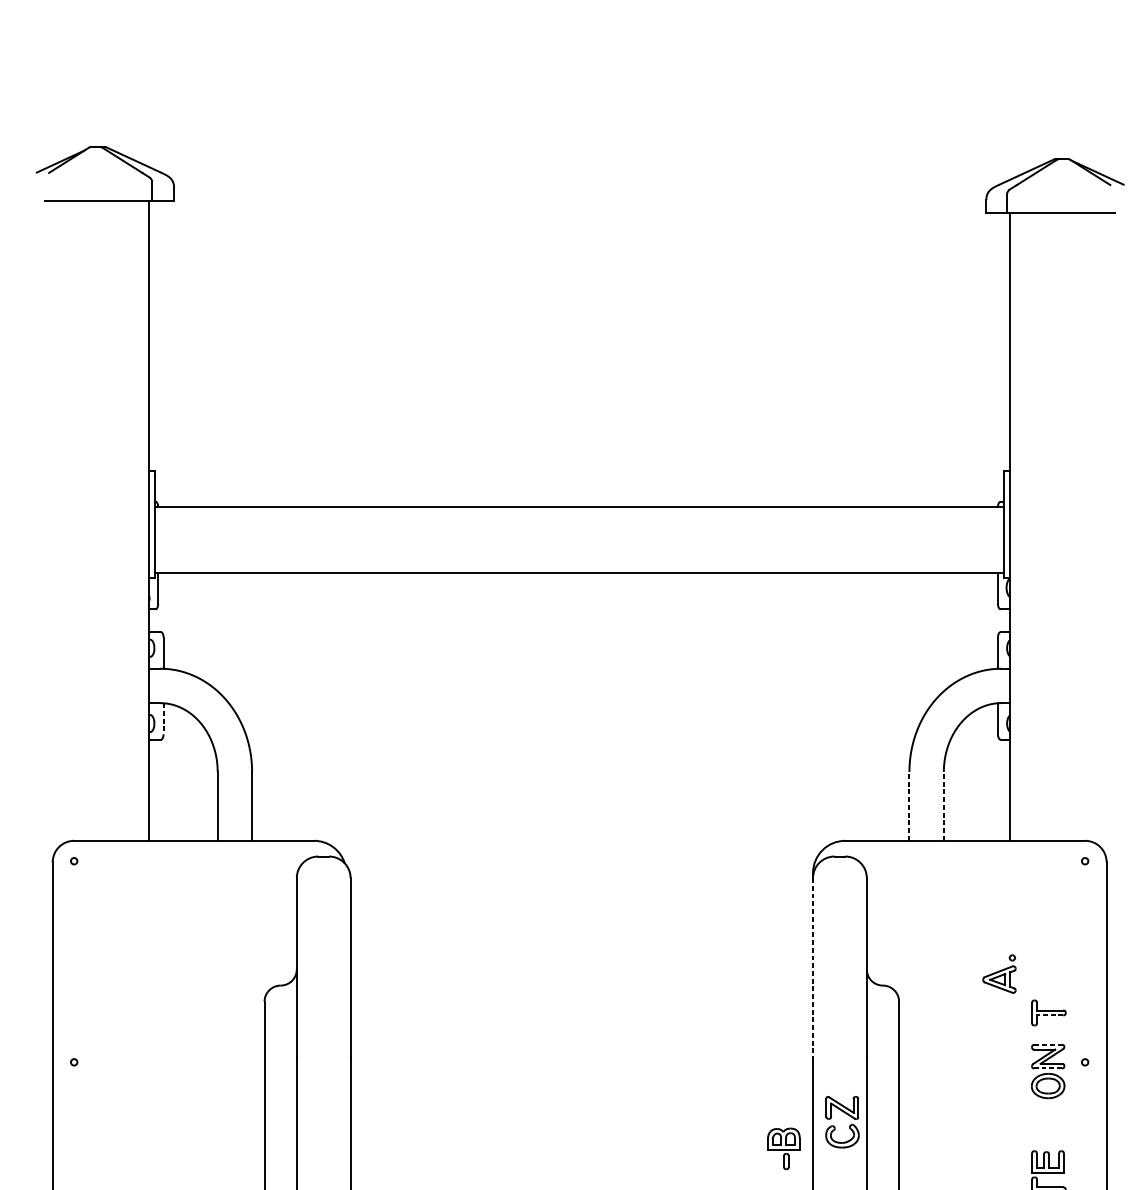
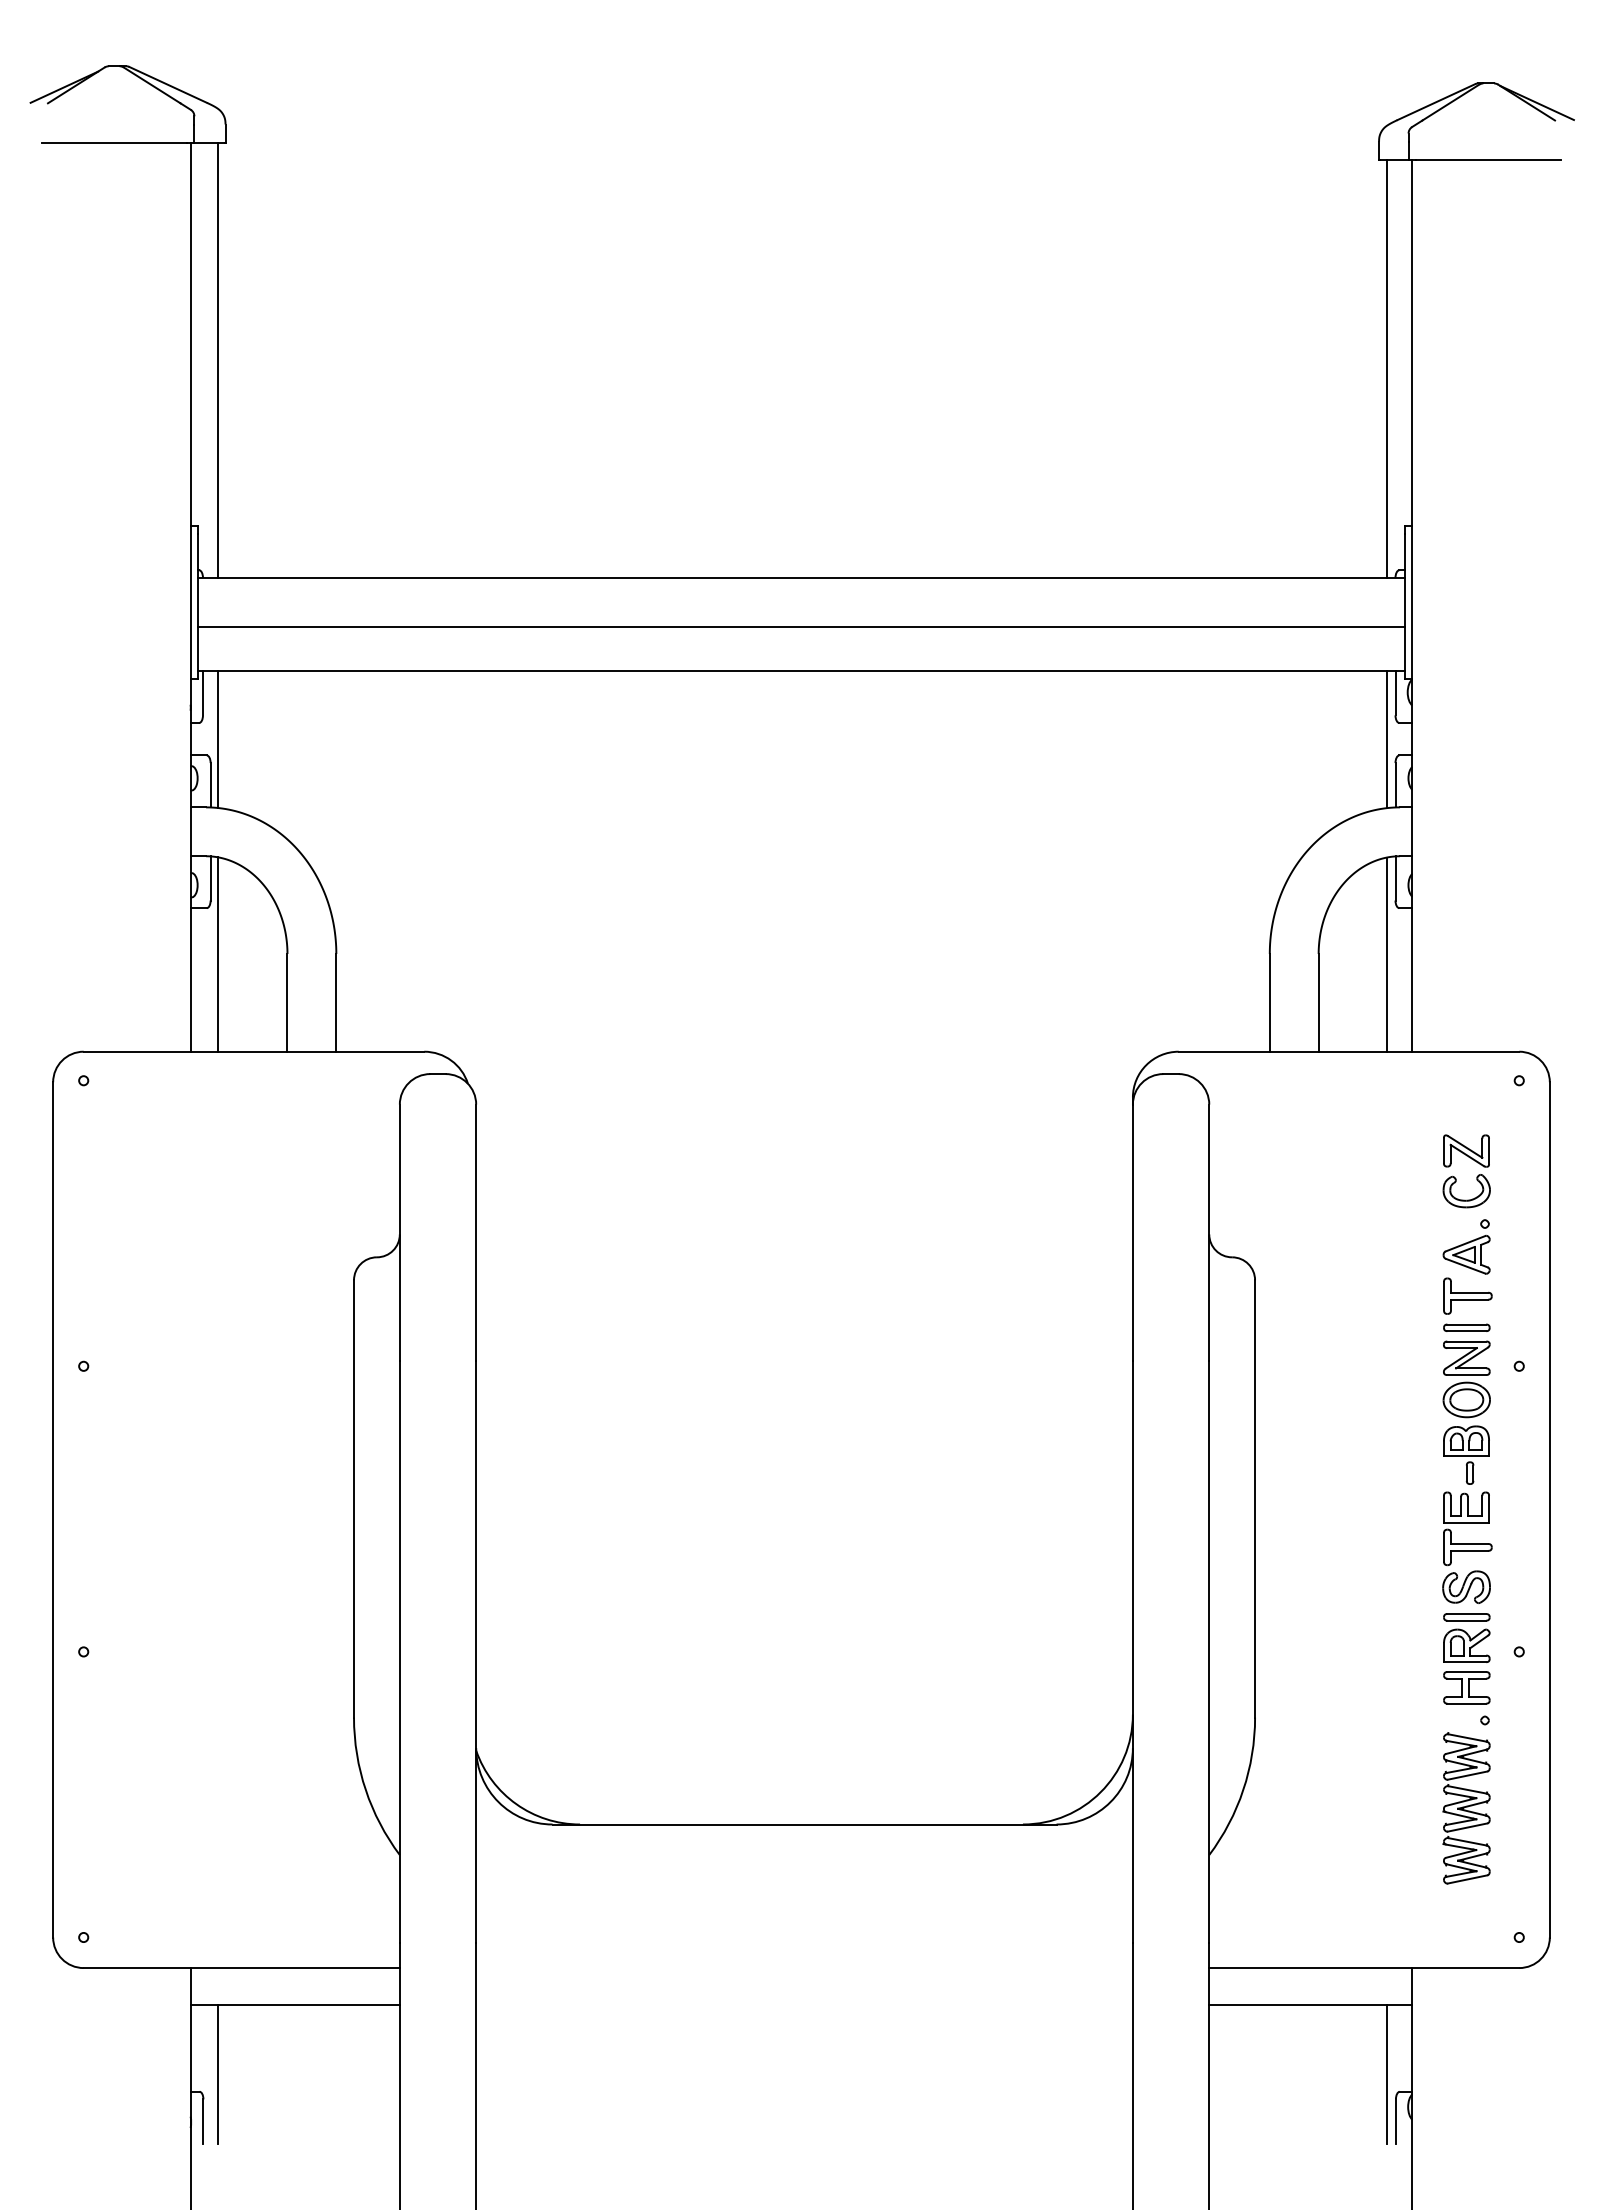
line: (168, 354) -> (217, 360), added
line: (992, 359) -> (1387, 368), added
line: (579, 542) -> (801, 627), added
line: (168, 620) -> (217, 739), added
line: (992, 620) -> (1387, 739), added
line: (163, 718) -> (210, 878), dashed -> solid
line: (168, 772) -> (217, 954), added
line: (992, 772) -> (1387, 954), added
line: (909, 806) -> (1269, 1002), dashed -> solid
line: (943, 806) -> (1318, 1002), dashed -> solid
line: (812, 968) -> (1132, 1232), dashed -> solid
part: (999, 973) -> (1466, 1246), moved
line: (1050, 1015) -> (1469, 1299), dashed -> solid
part: (1047, 1035) -> (1466, 1327), added
line: (1047, 1044) -> (1466, 1341), dashed -> solid
line: (1047, 1068) -> (1466, 1375), dashed -> solid
part: (849, 1125) -> (1476, 1176), moved
part: (783, 1148) -> (1466, 1454), moved

